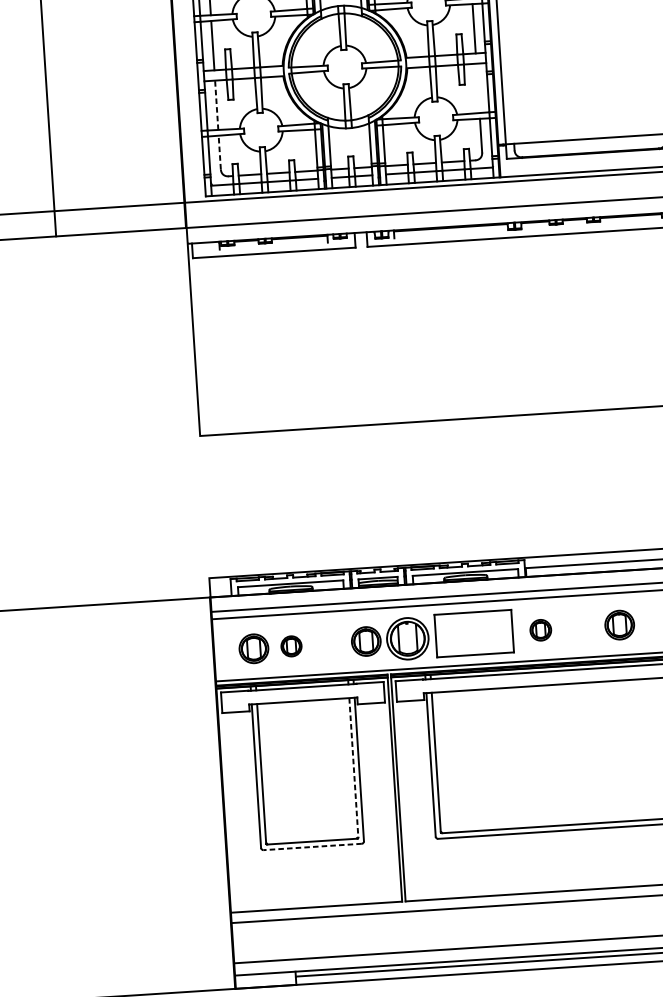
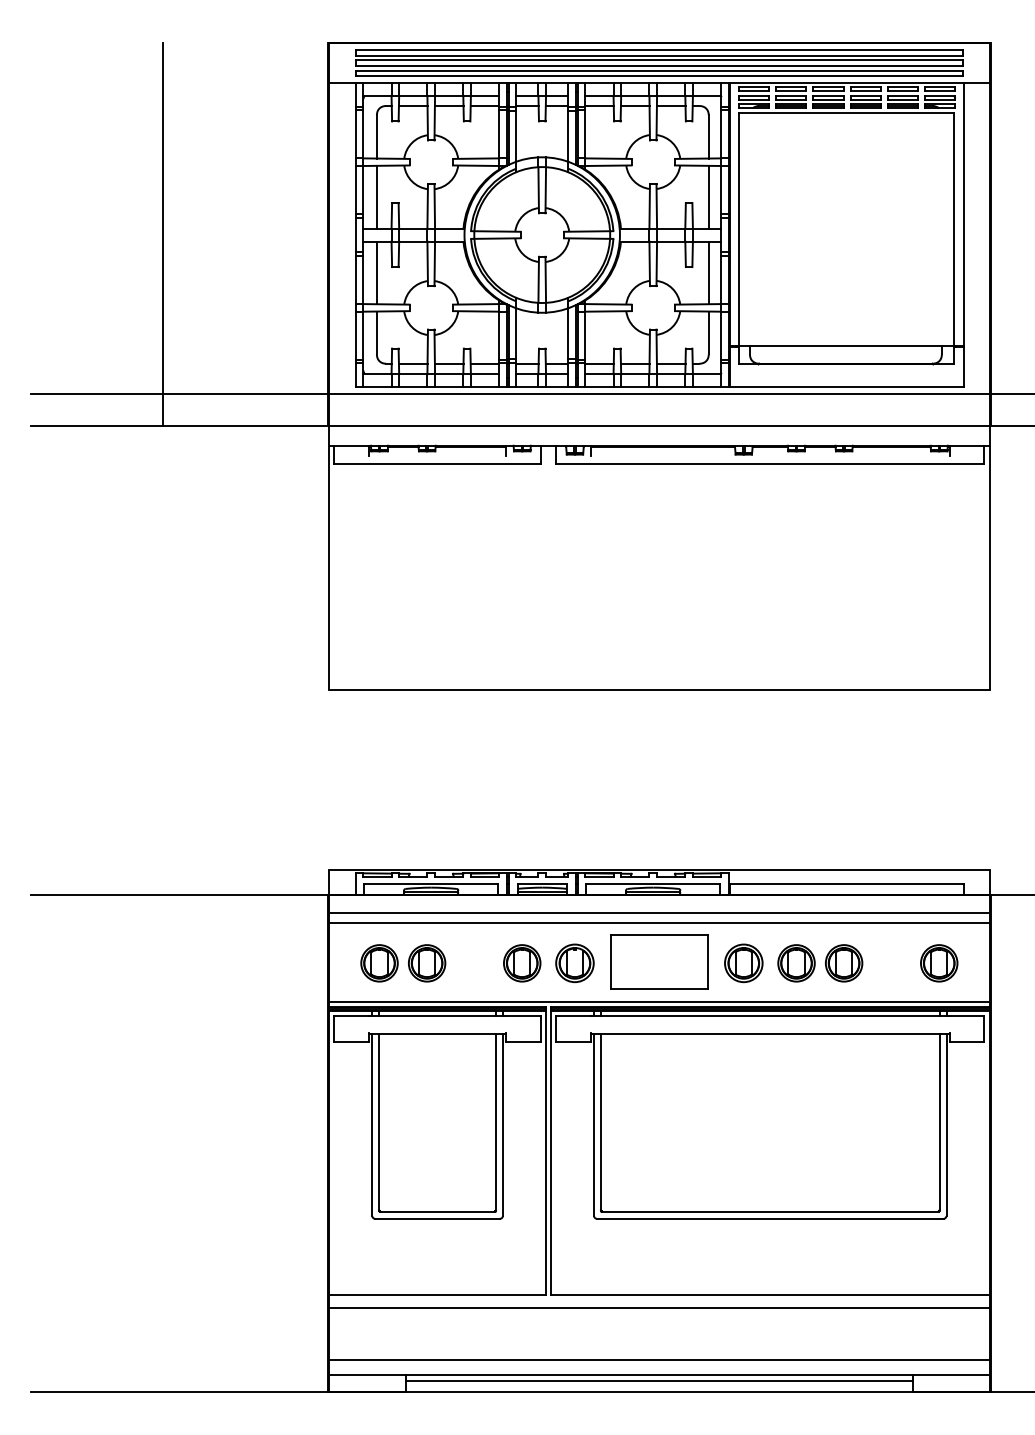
line: (477, 88) -> (708, 272), added
line: (216, 104) -> (376, 272), dashed -> solid
line: (219, 152) -> (376, 332), dashed -> solid
part: (582, 627) -> (796, 963), added
part: (540, 630) -> (743, 963), size x1.43
part: (407, 638) -> (574, 963), size x0.71
part: (291, 646) -> (427, 963), size x1.43
line: (354, 768) -> (496, 1122), dashed -> solid
line: (312, 846) -> (437, 1218), dashed -> solid

